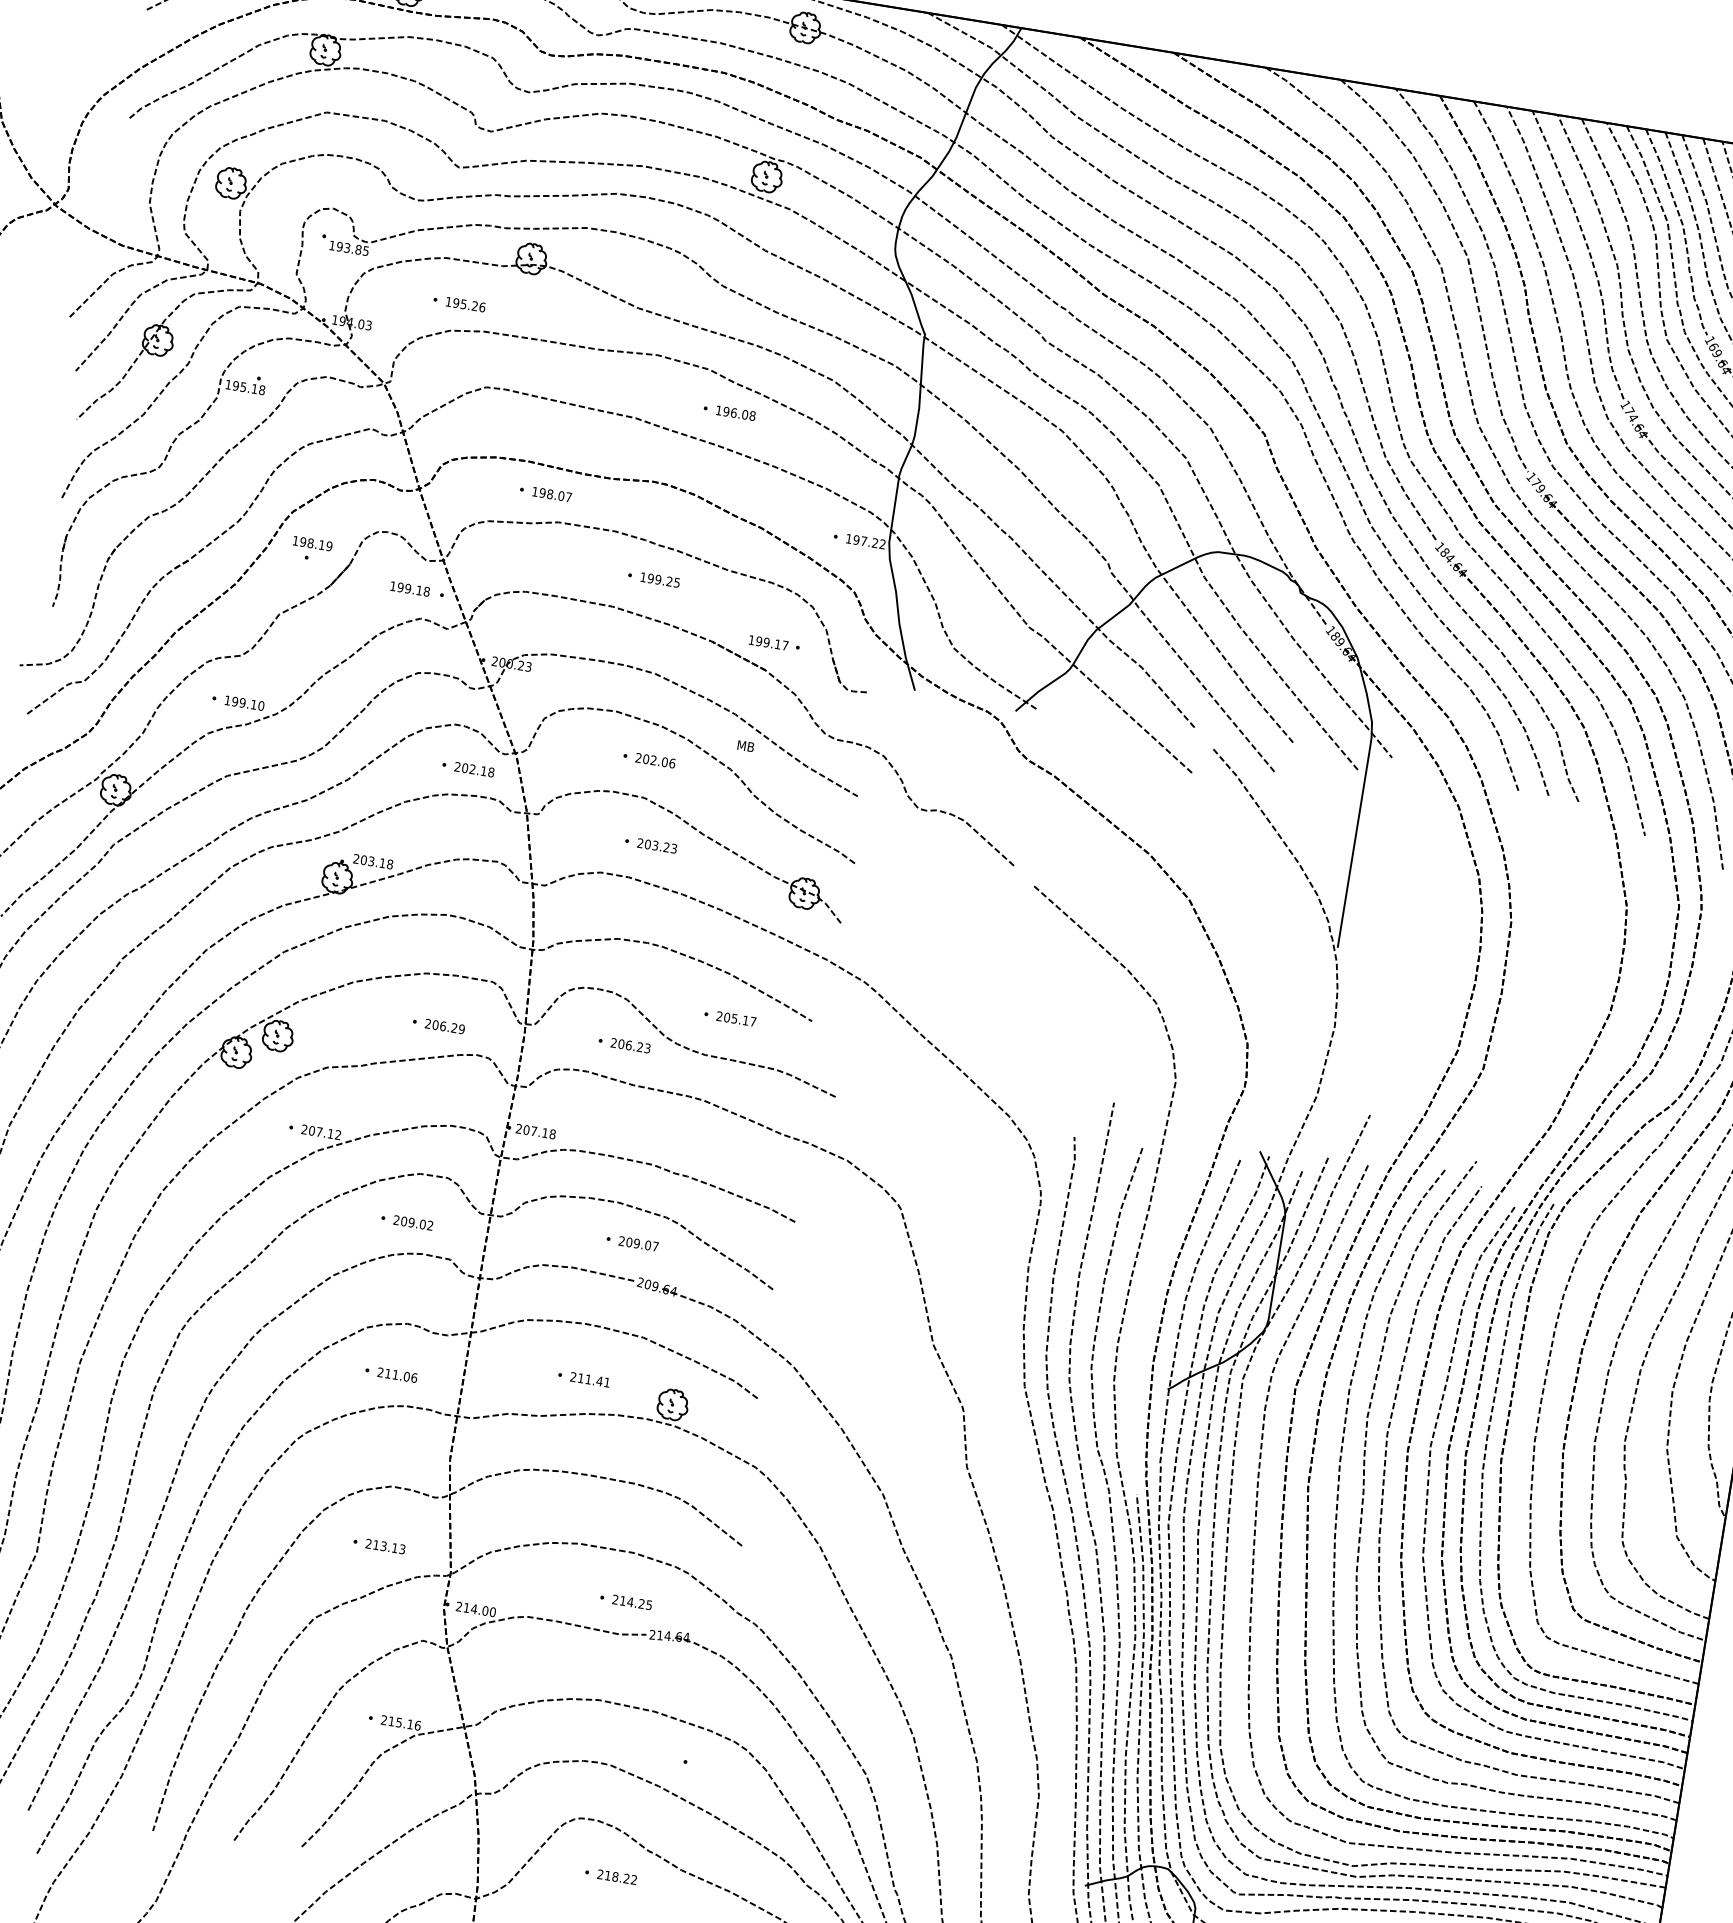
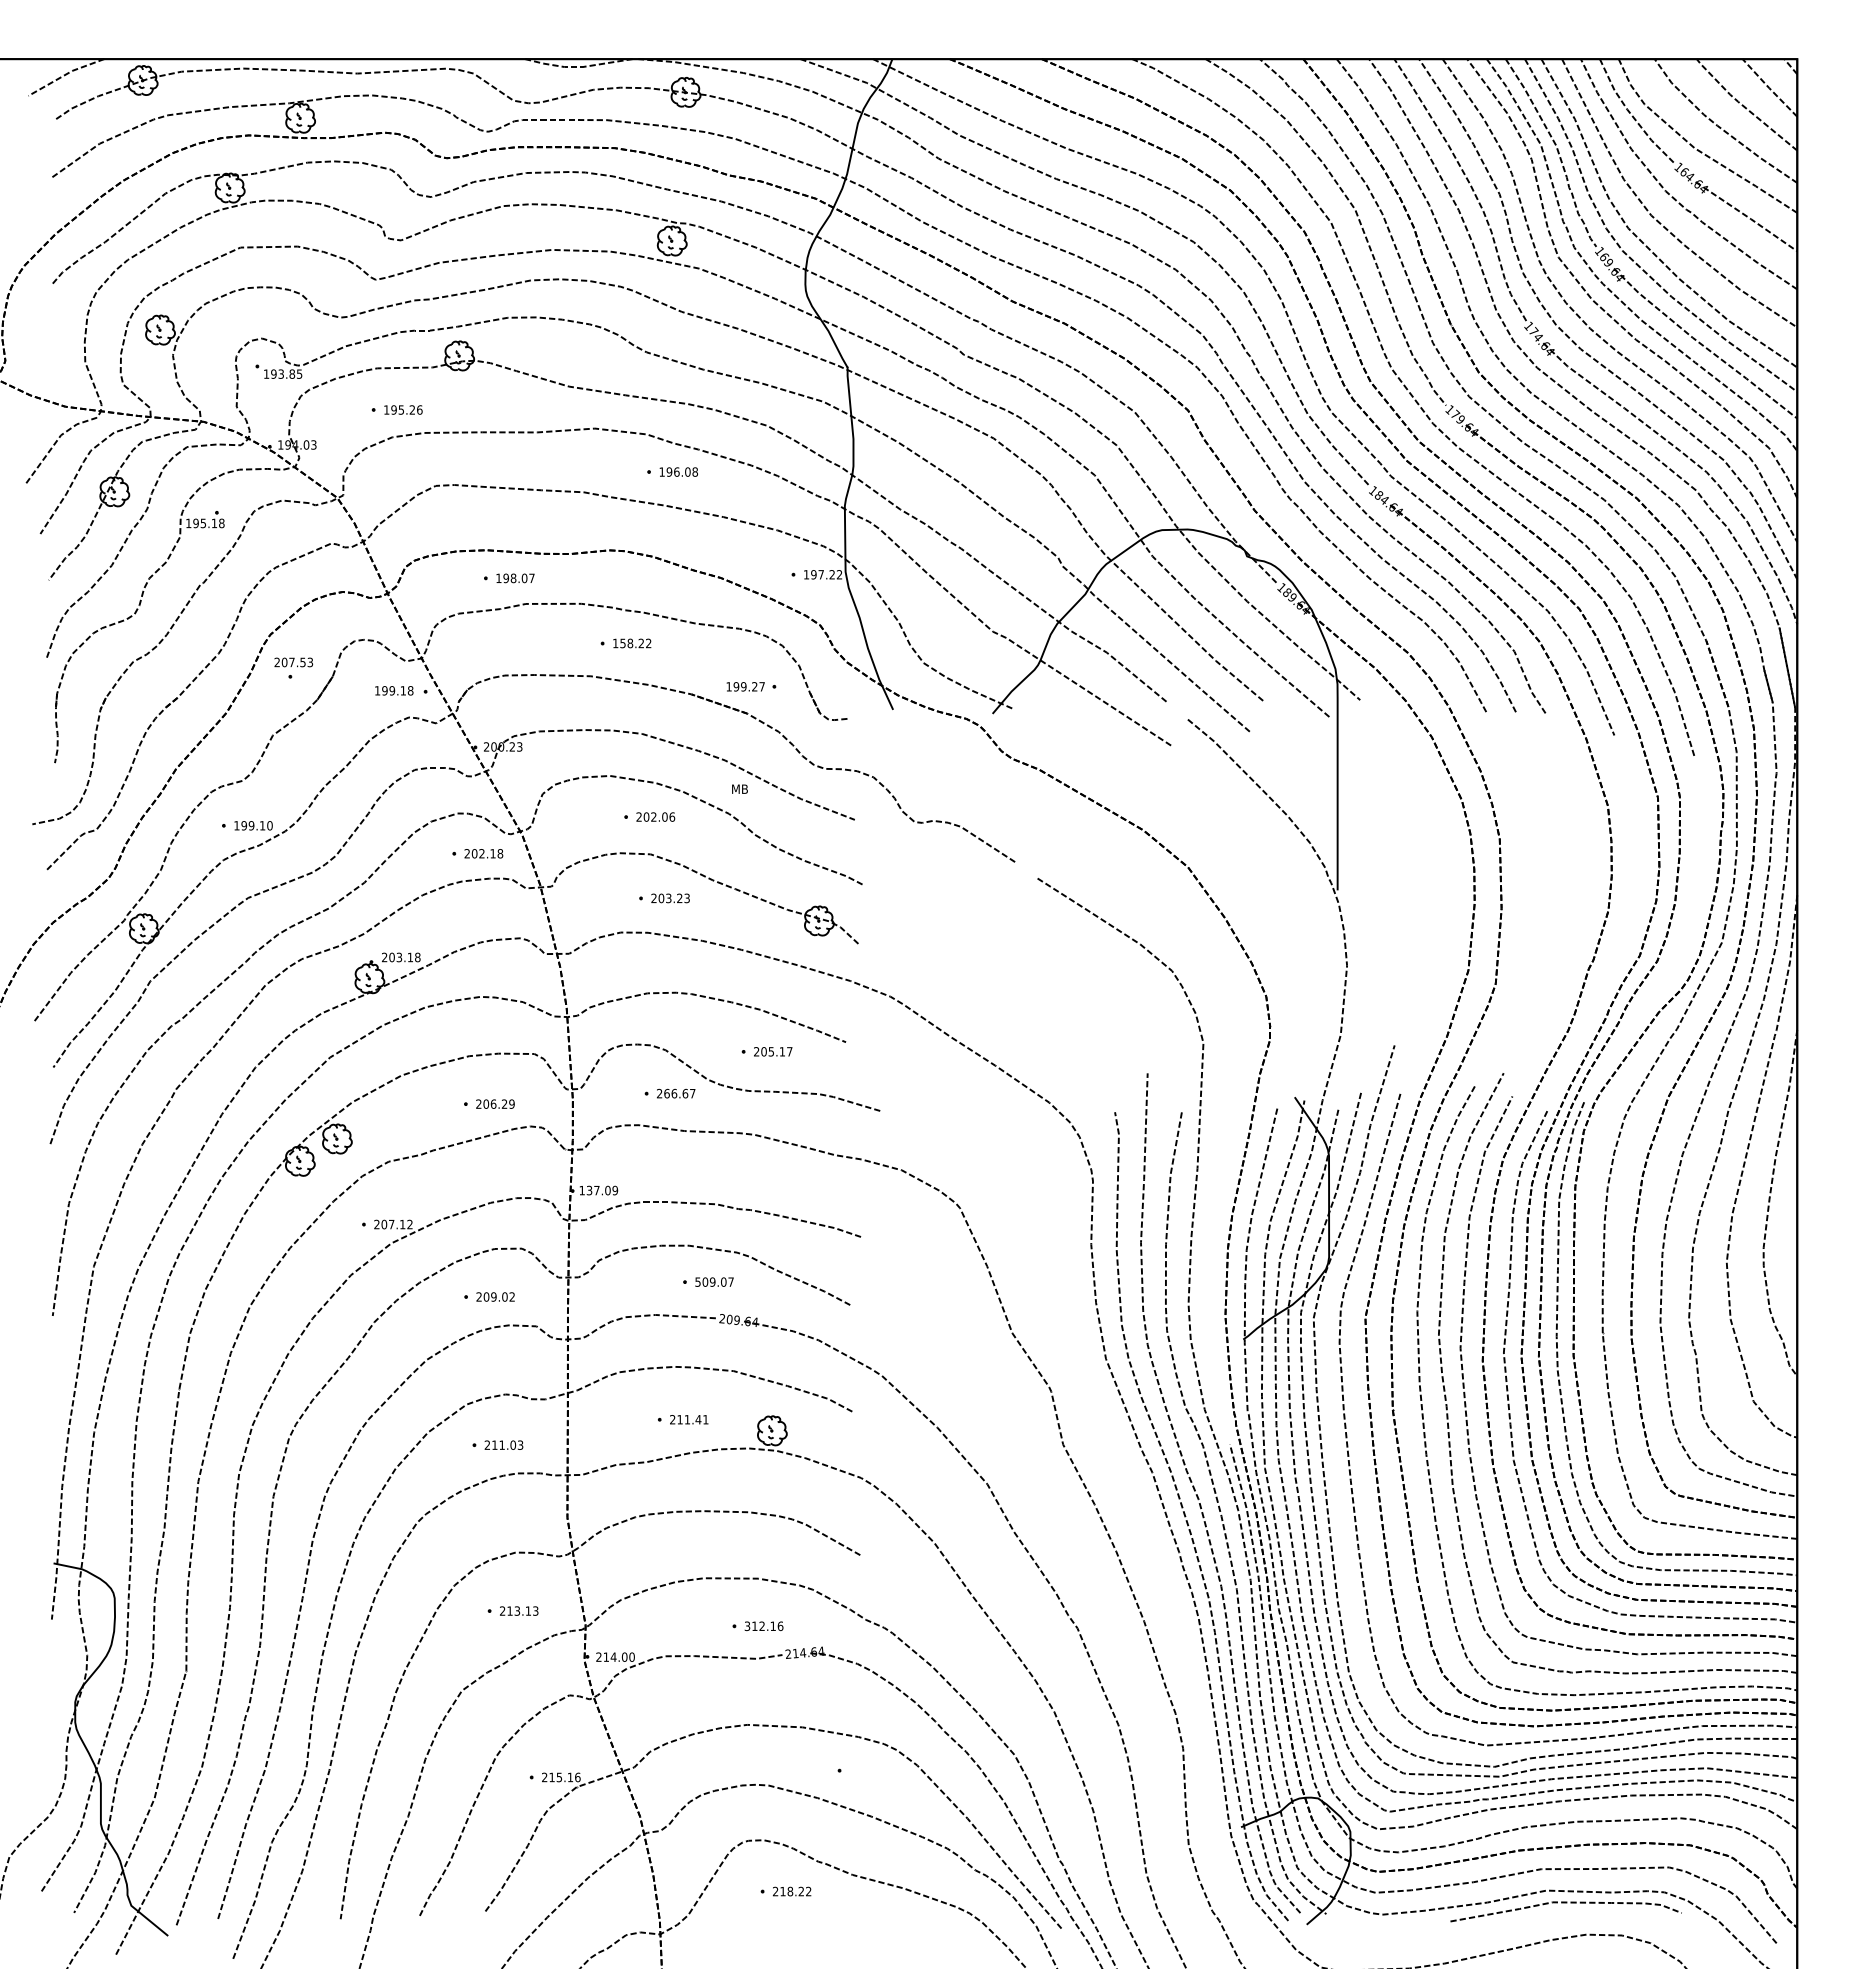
text: (312, 543) -> (293, 662), 198.19 -> 207.53
text: (663, 580) -> (635, 643), 199.25 -> 158.22
text: (777, 644) -> (754, 686), 199.17 -> 199.27
text: (634, 1046) -> (679, 1093), 206.23 -> 266.67
text: (535, 1131) -> (598, 1190), 207.18 -> 137.09
text: (621, 1240) -> (697, 1281), 209.07 -> 509.07
text: (414, 1377) -> (520, 1444), 211.06 -> 211.03
text: (631, 1602) -> (763, 1626), 214.25 -> 312.16

